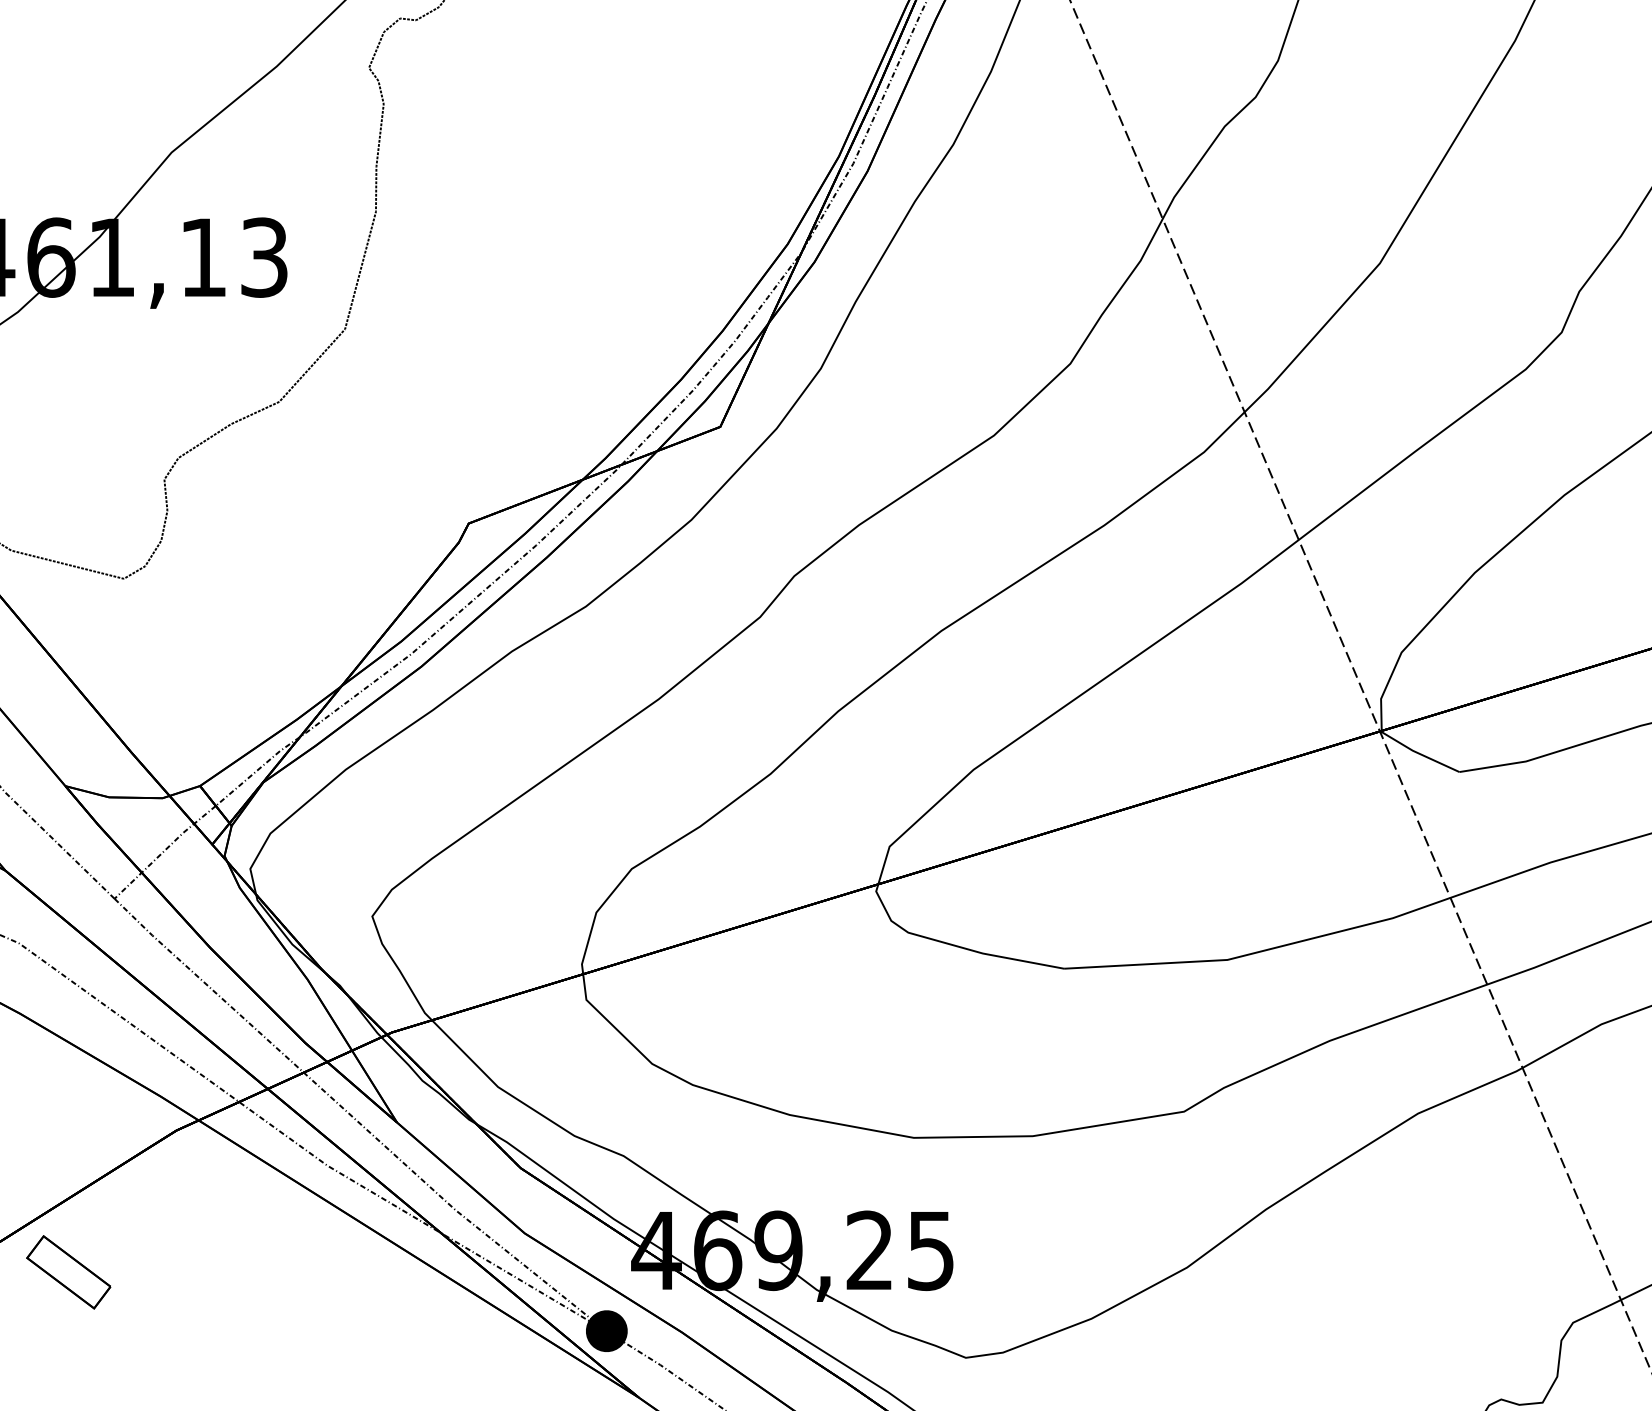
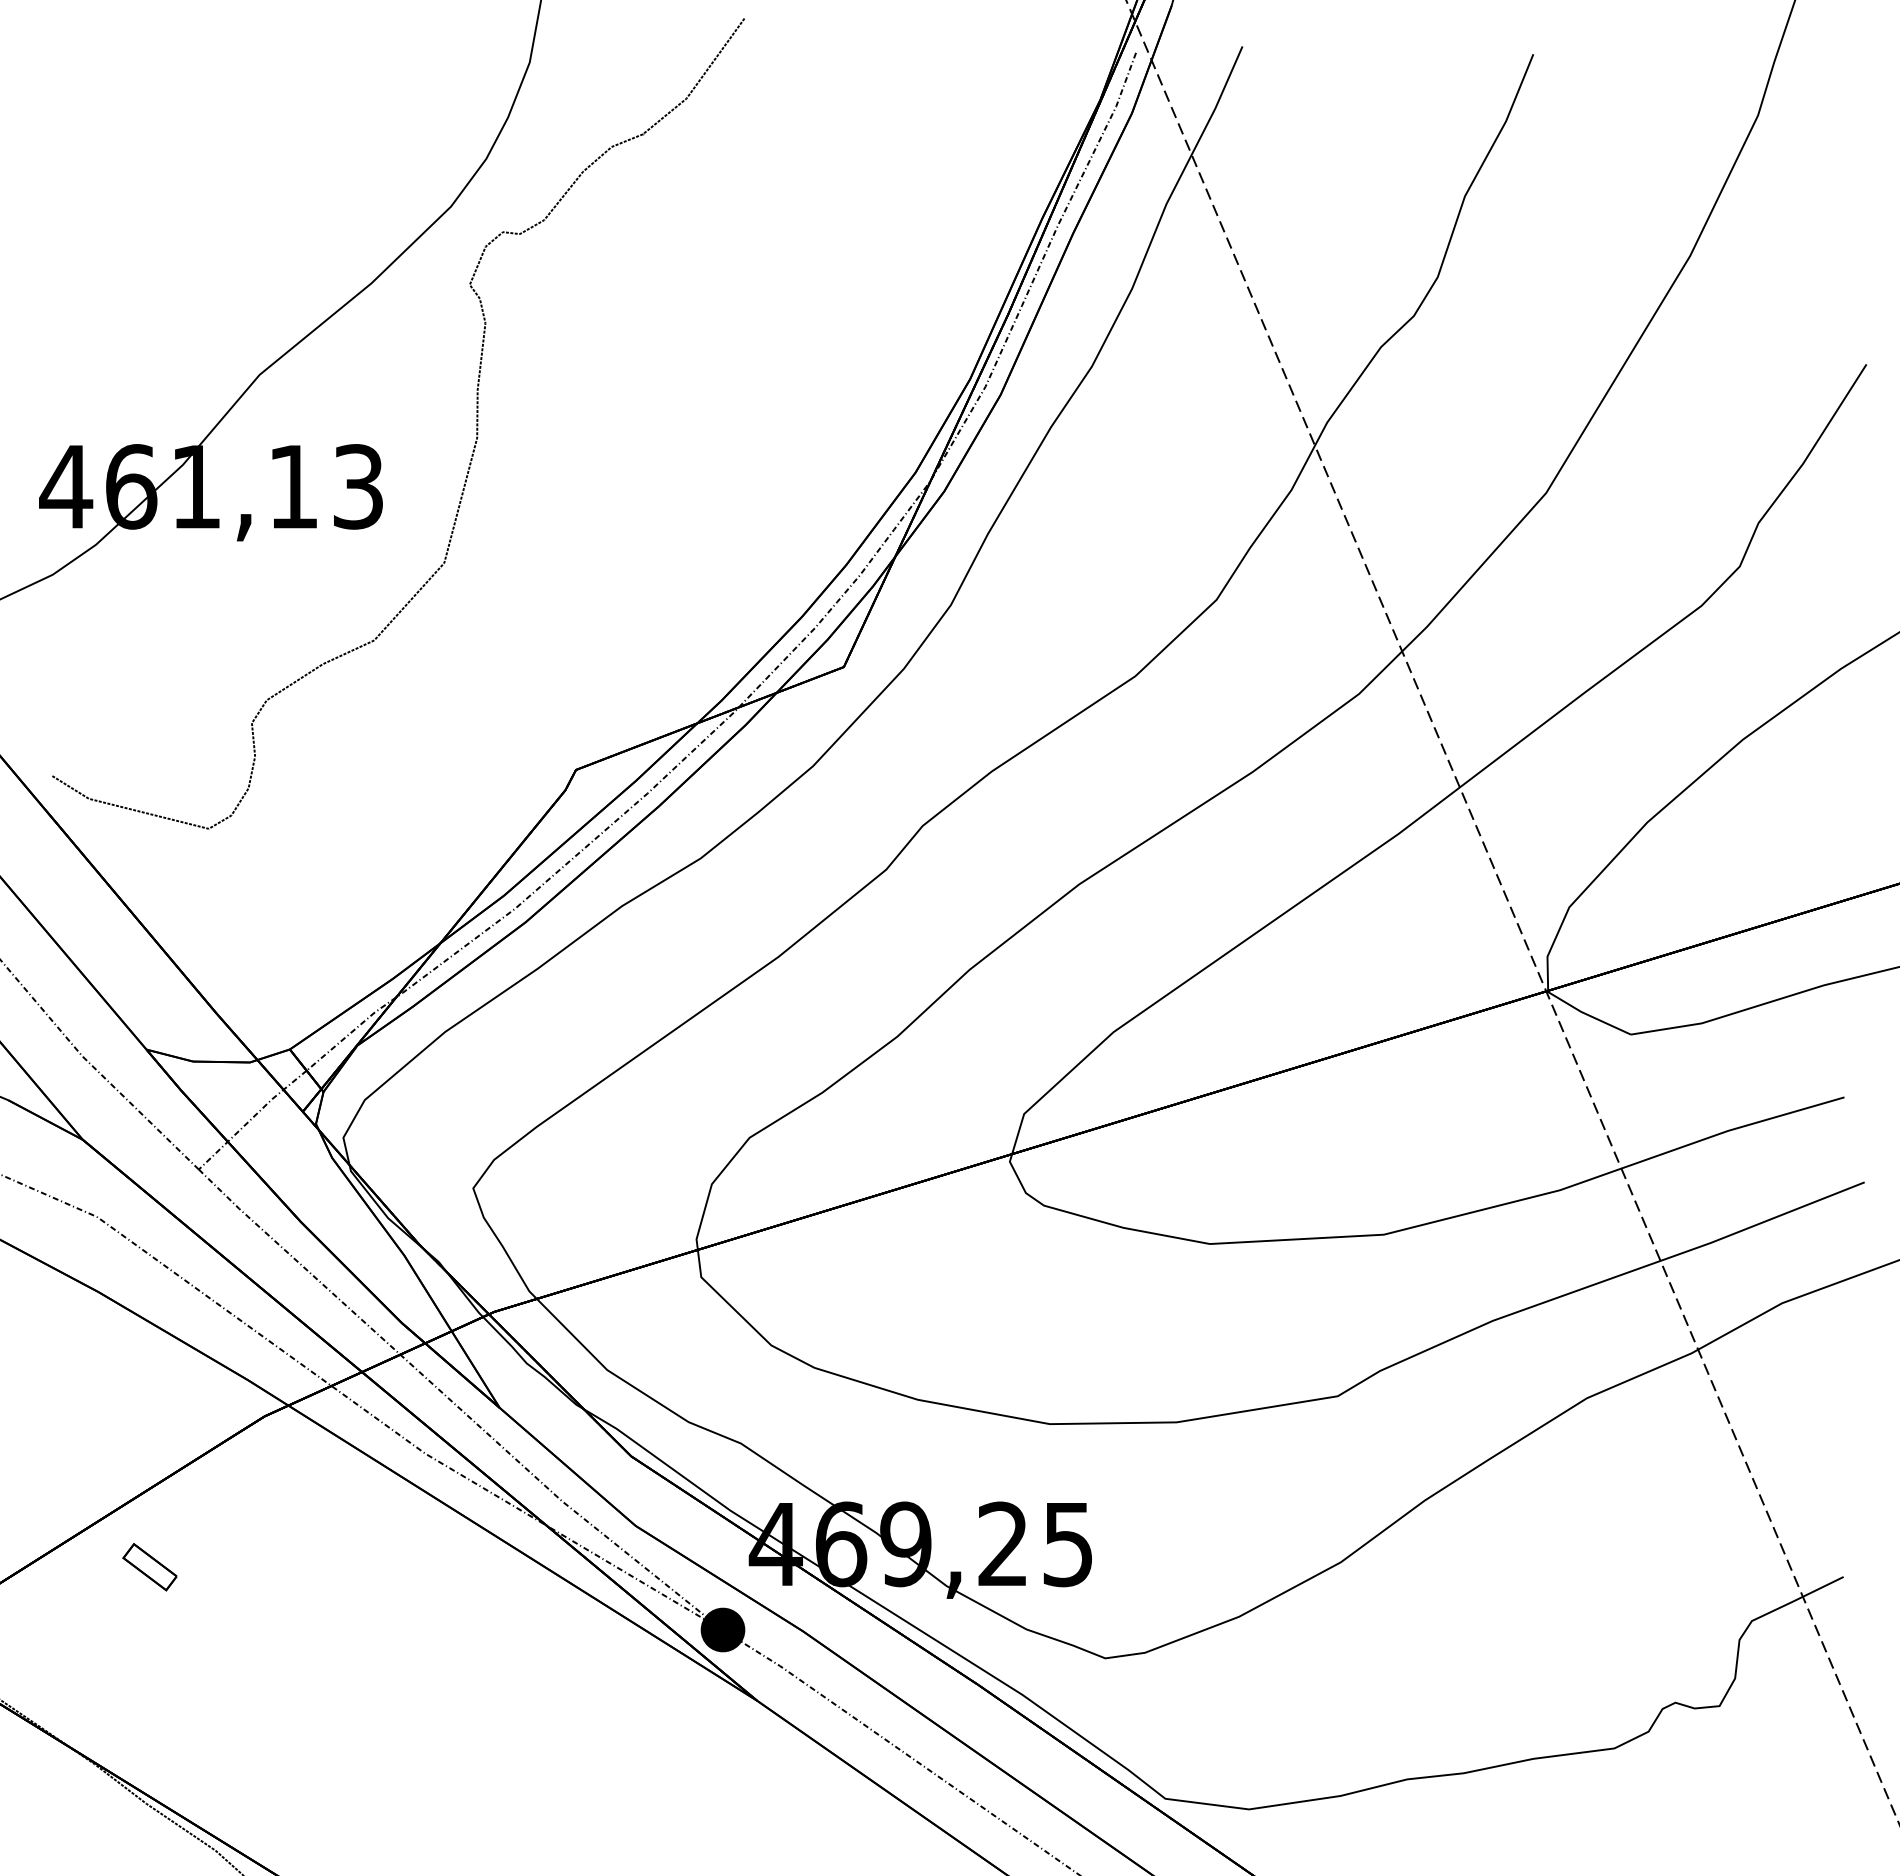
part: (68, 1271) -> (149, 1566), size x0.6

